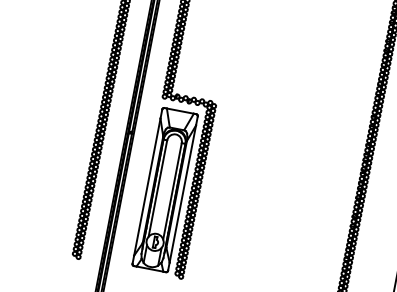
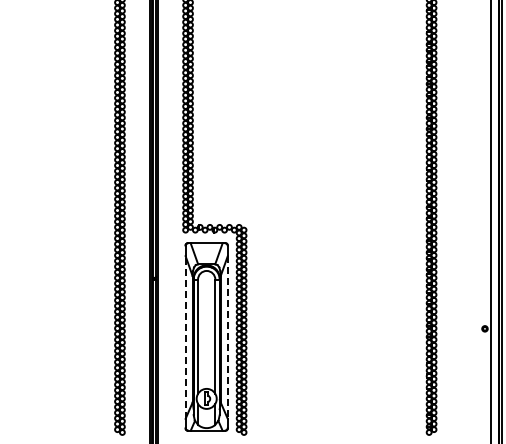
line: (147, 187) -> (185, 337), solid -> dashed
line: (182, 194) -> (227, 338), solid -> dashed

